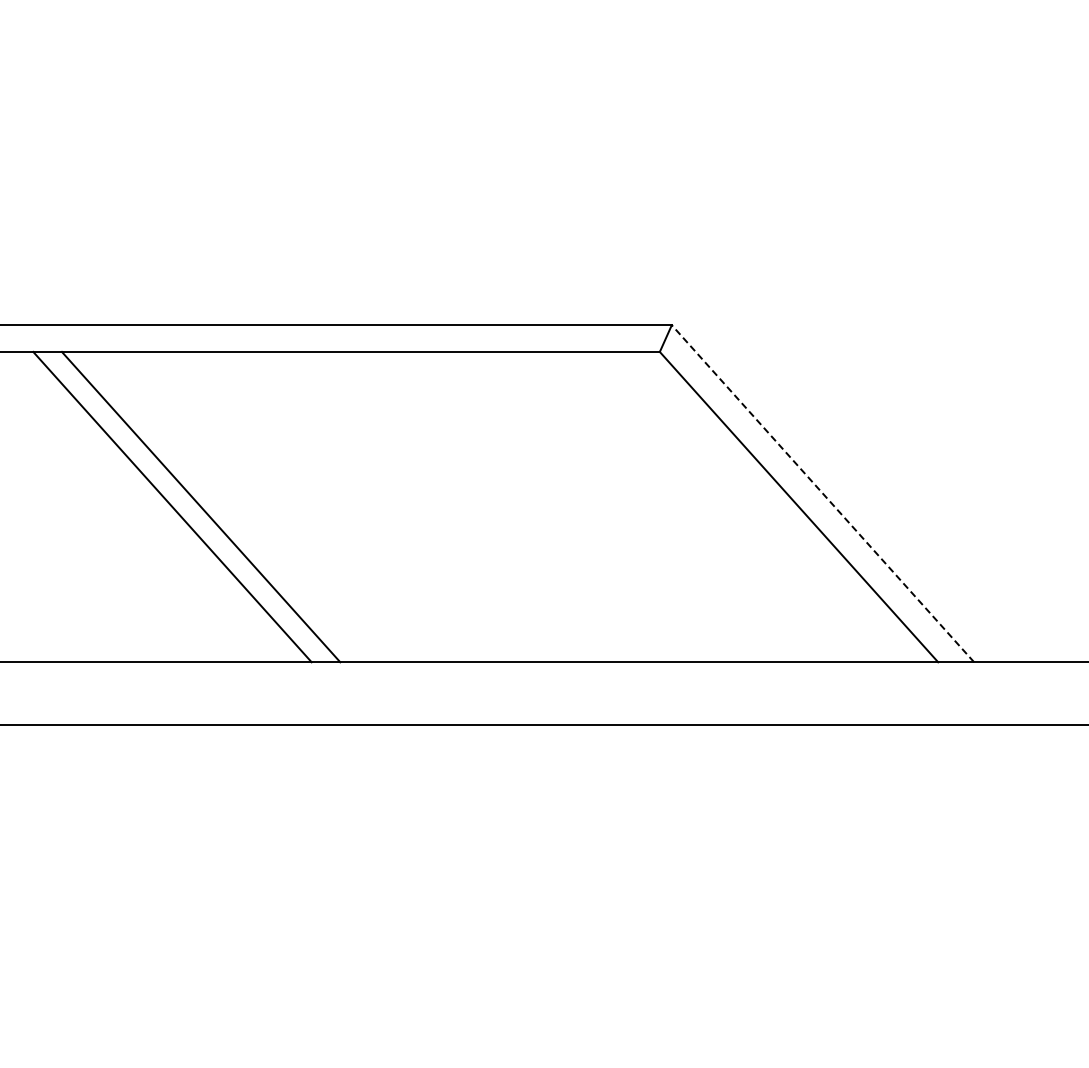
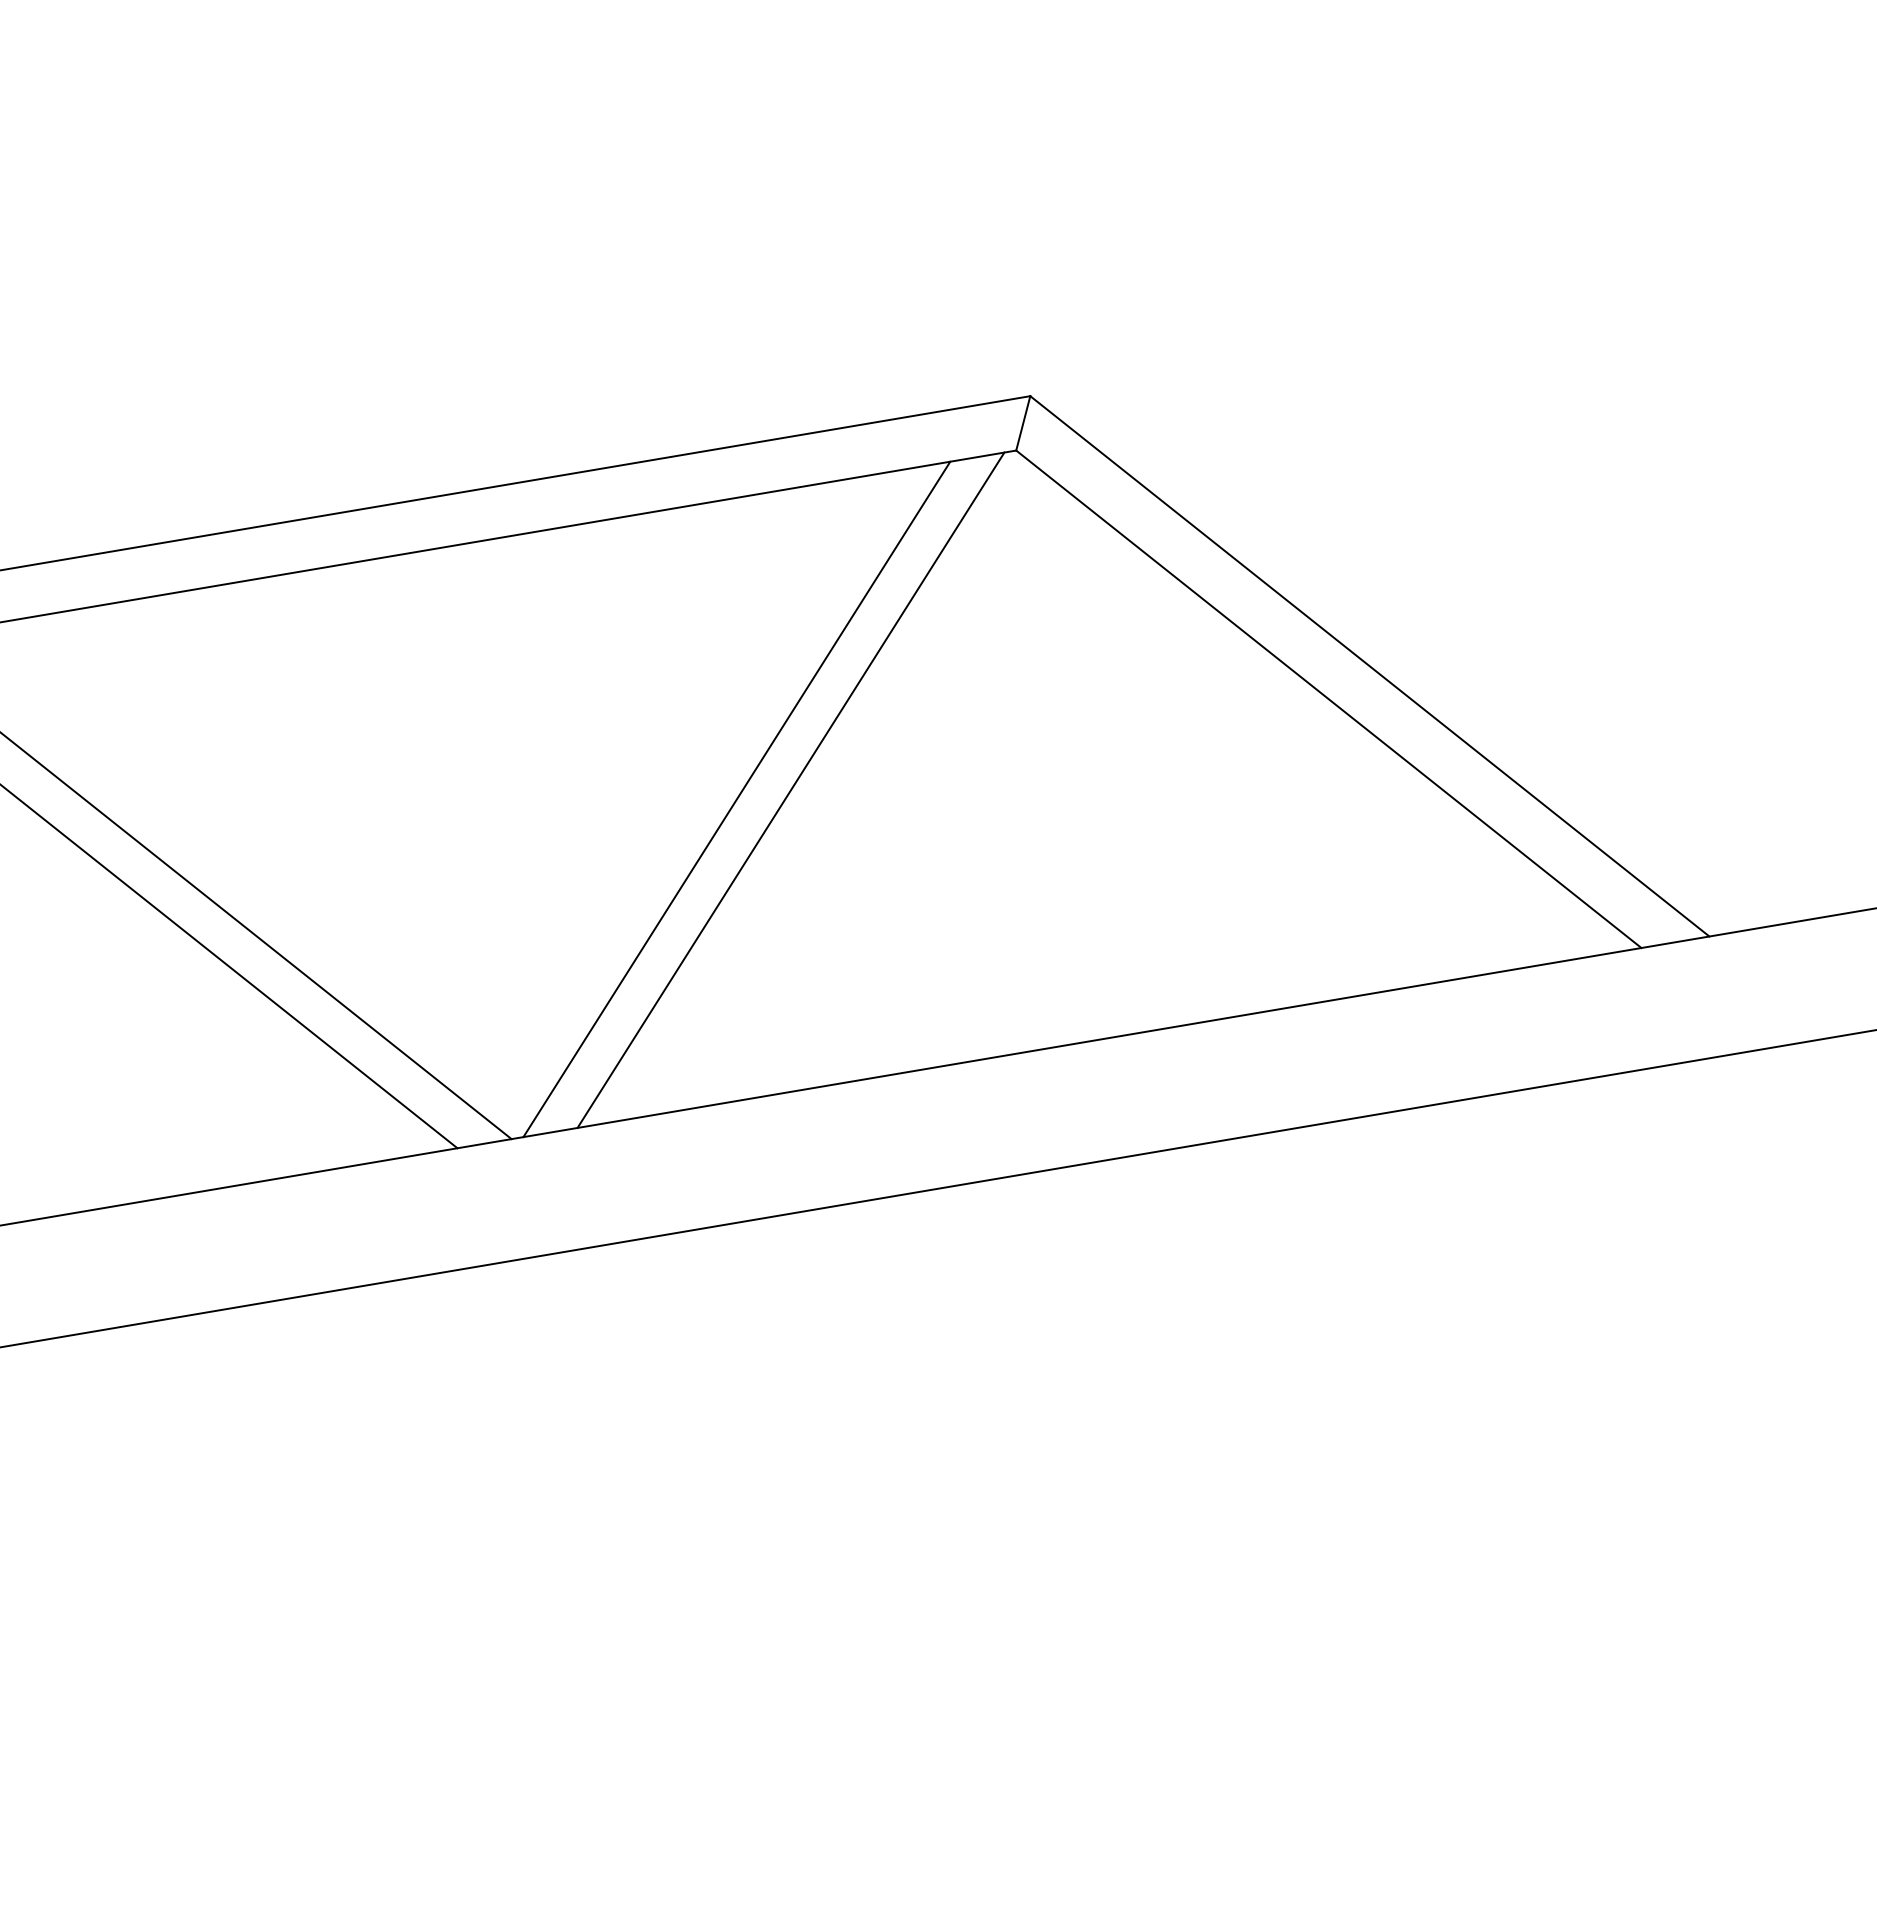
line: (822, 493) -> (1368, 666), dashed -> solid
line: (485, 506) -> (736, 798), added
line: (514, 506) -> (790, 789), added

